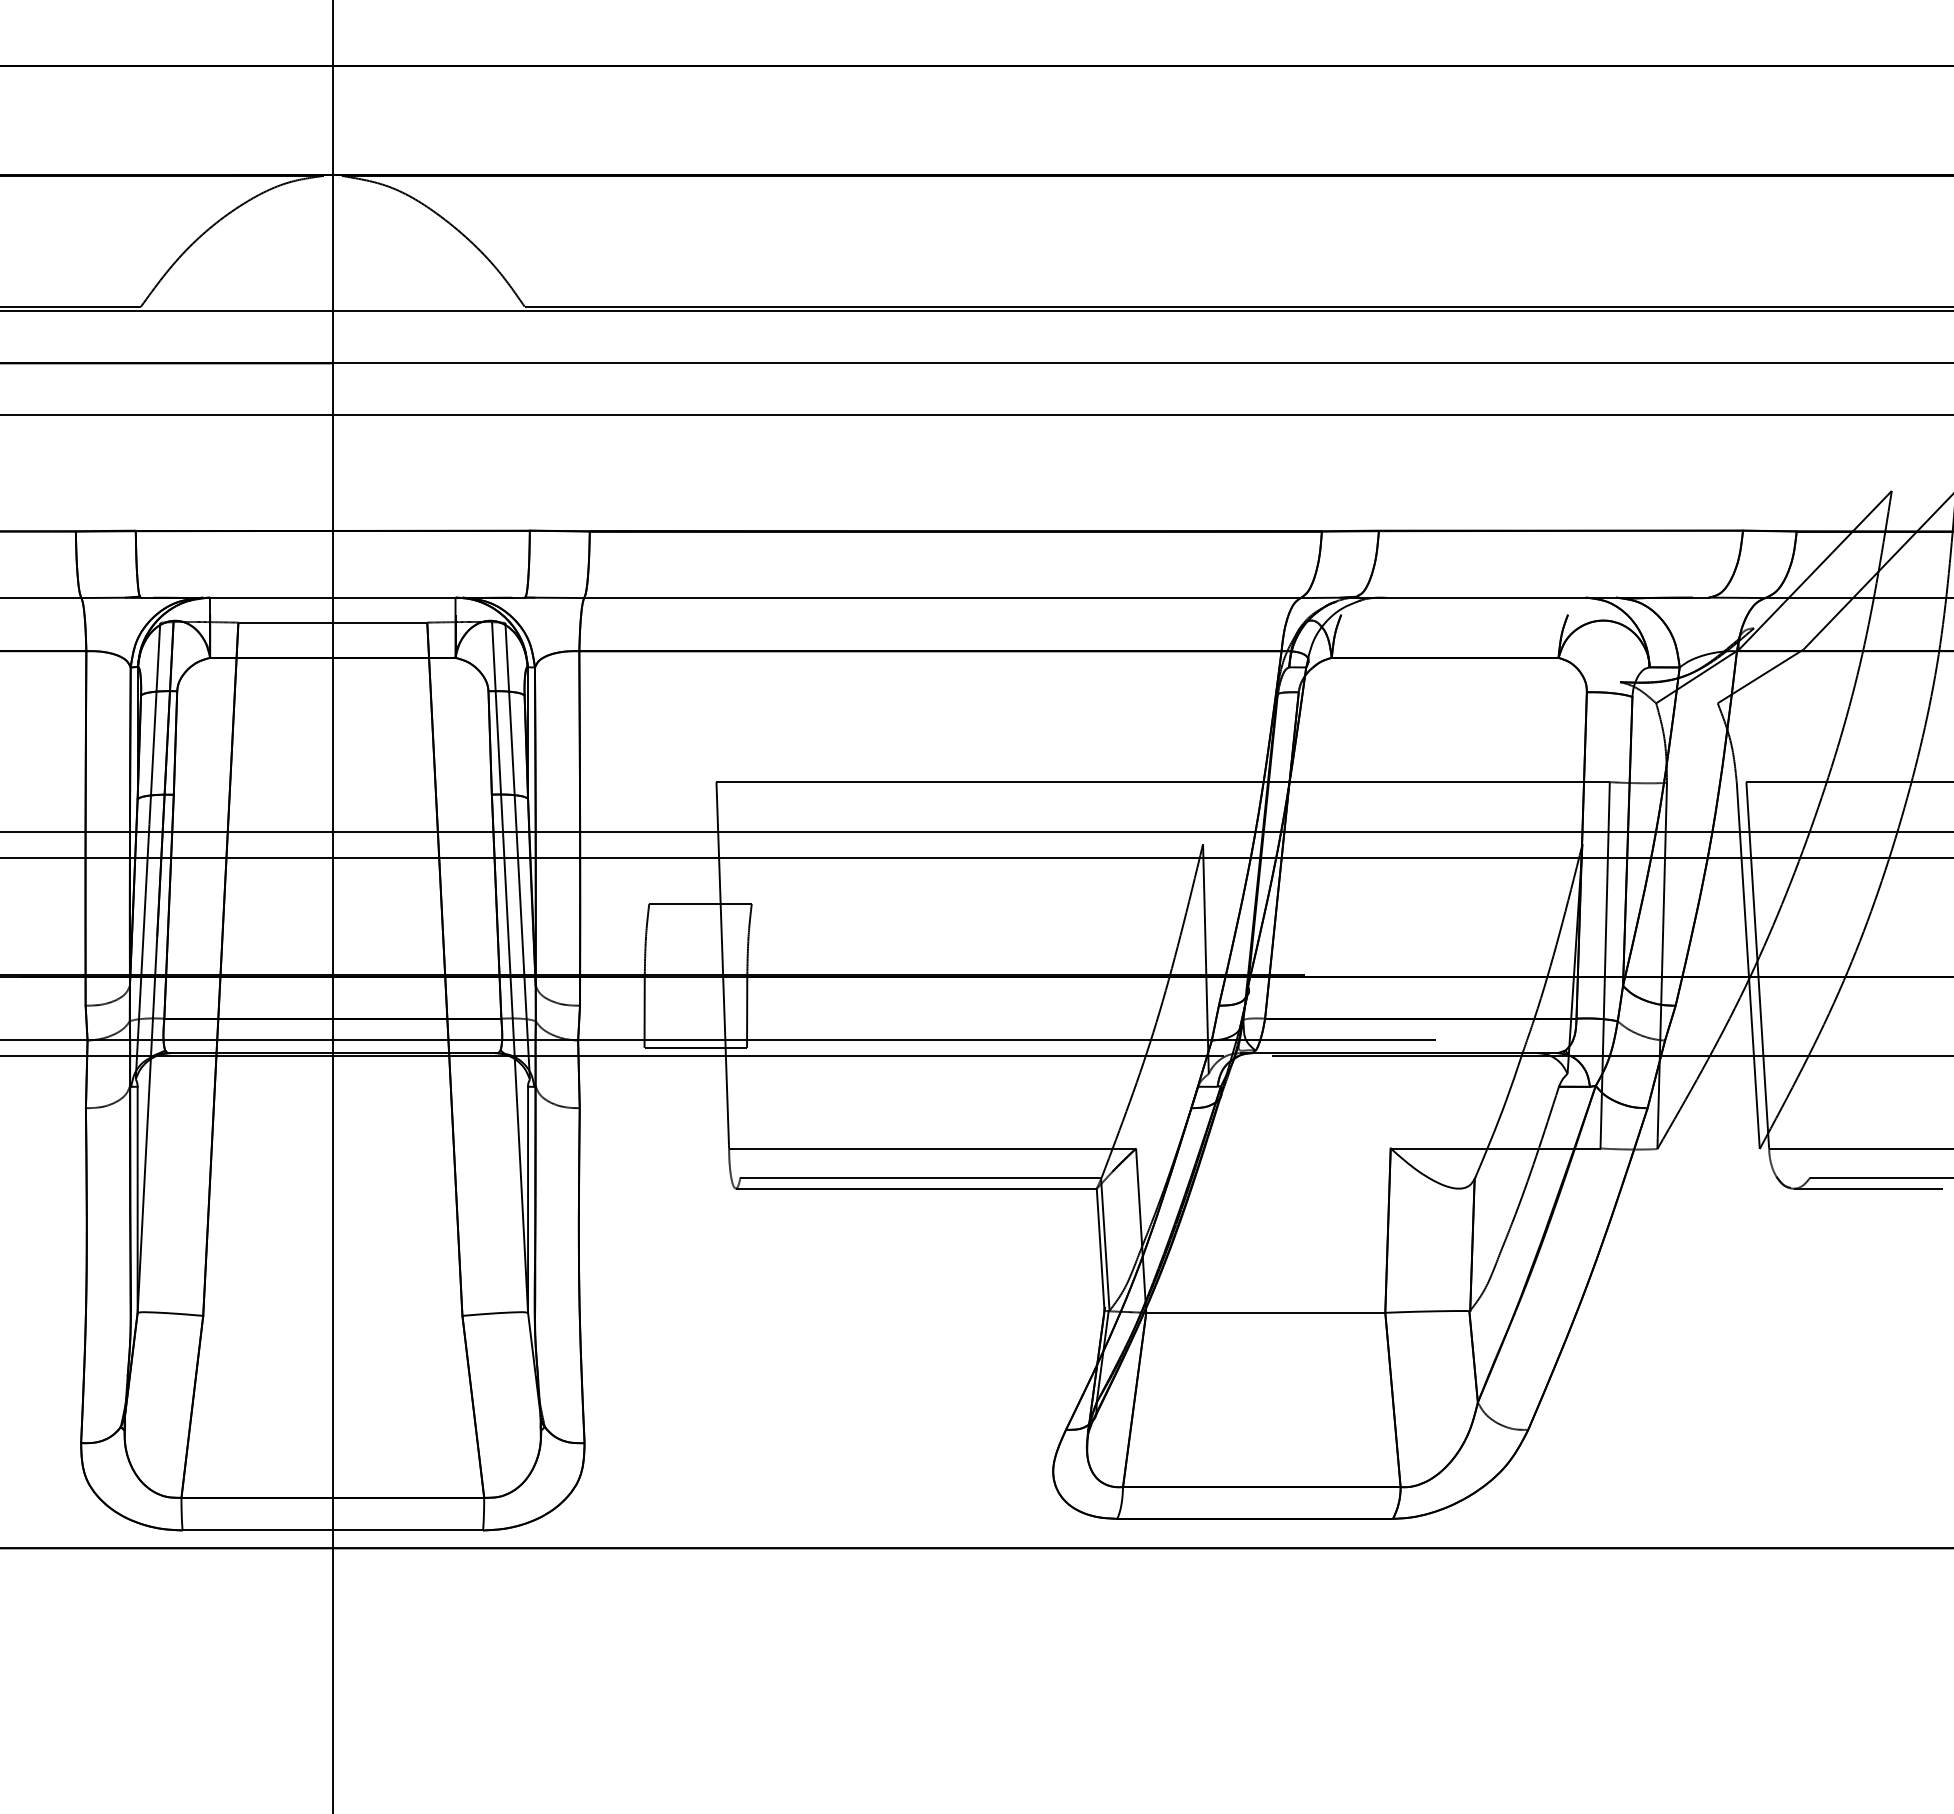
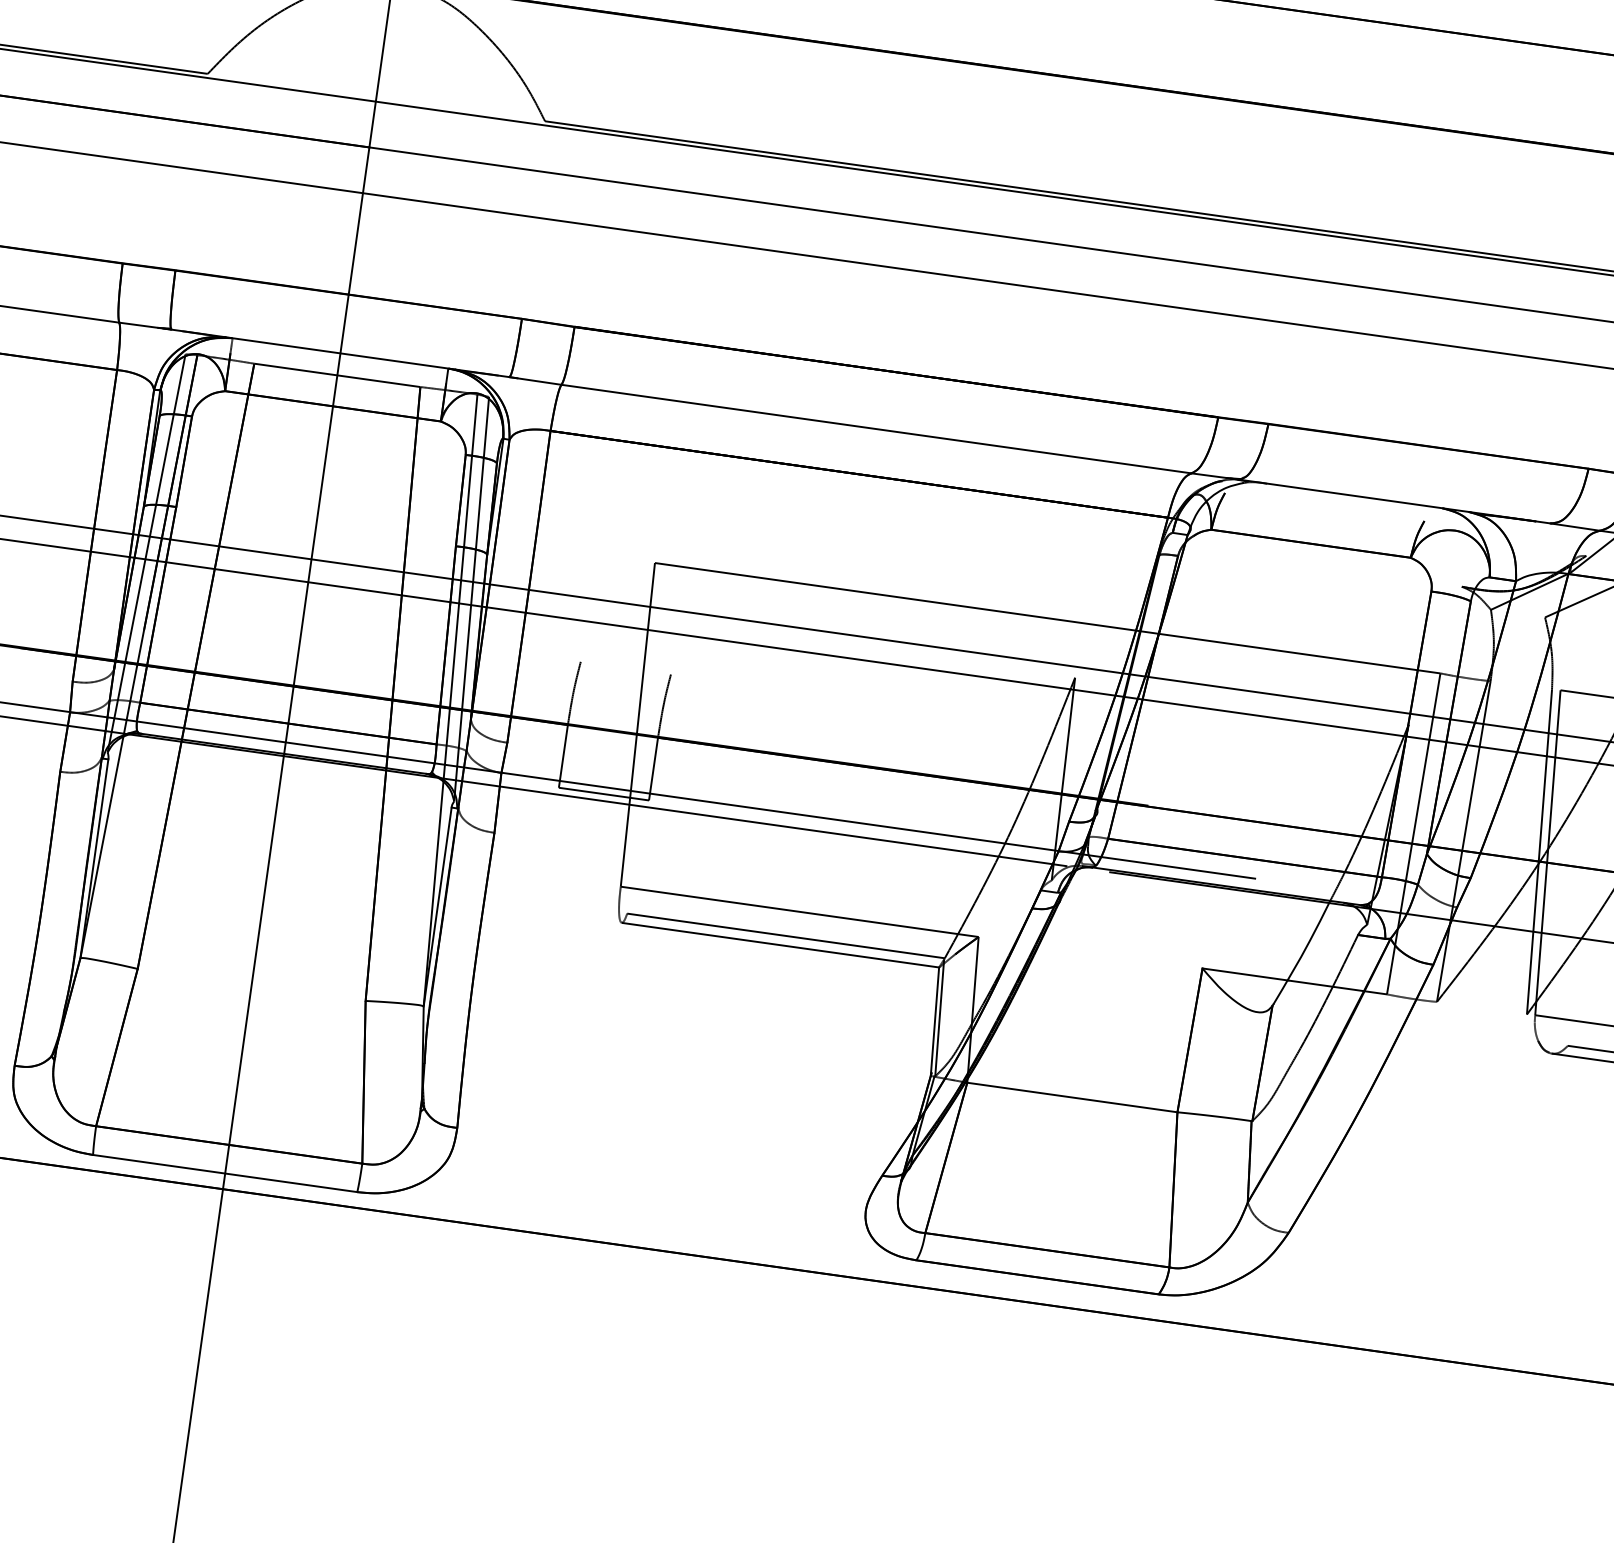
line: (700, 903) -> (625, 667), removed

